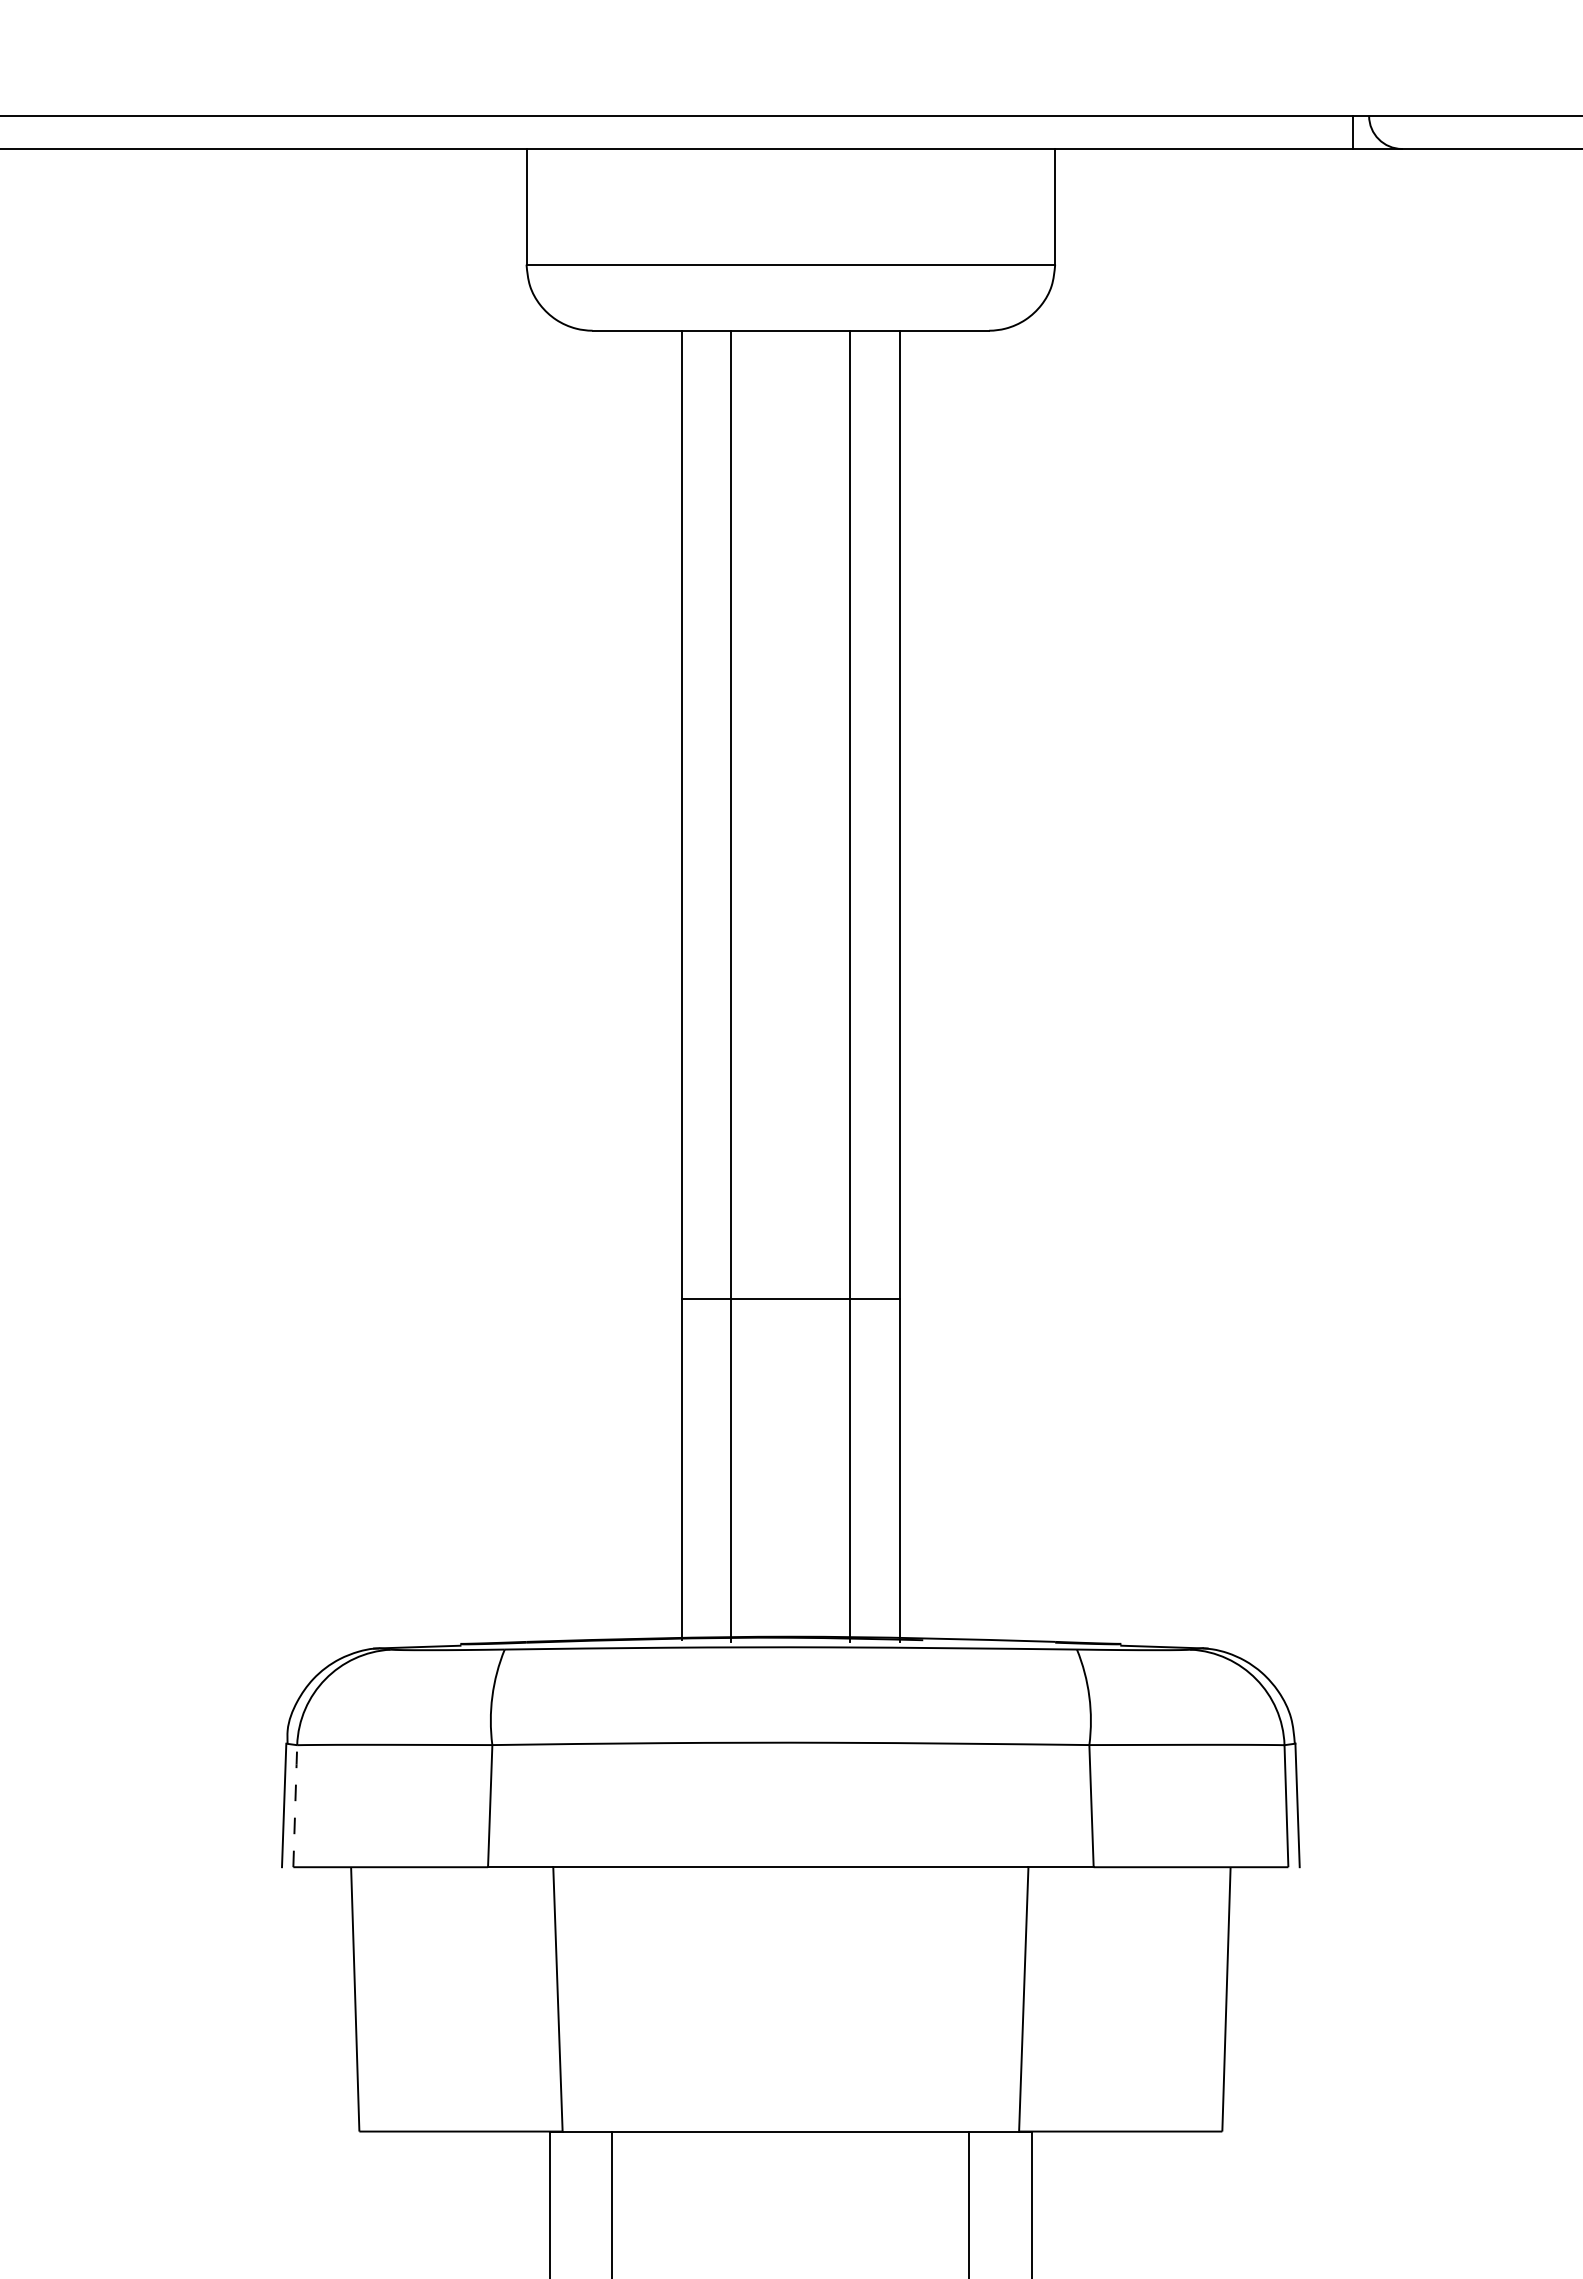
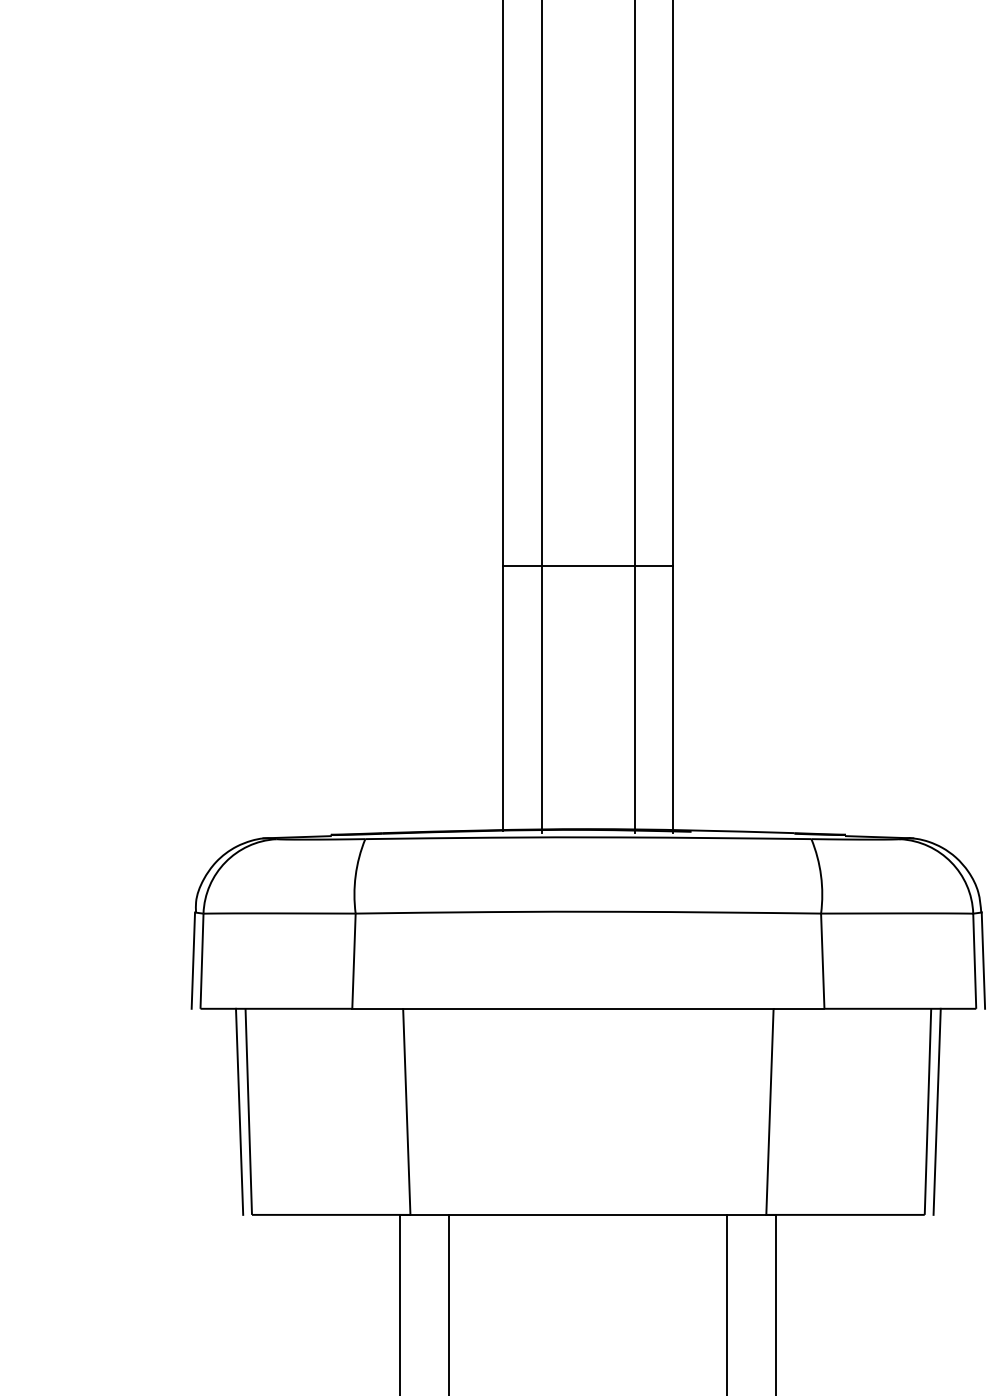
line: (295, 1805) -> (202, 960), dashed -> solid
line: (343, 1999) -> (239, 1111), added
line: (1237, 1999) -> (936, 1111), added

